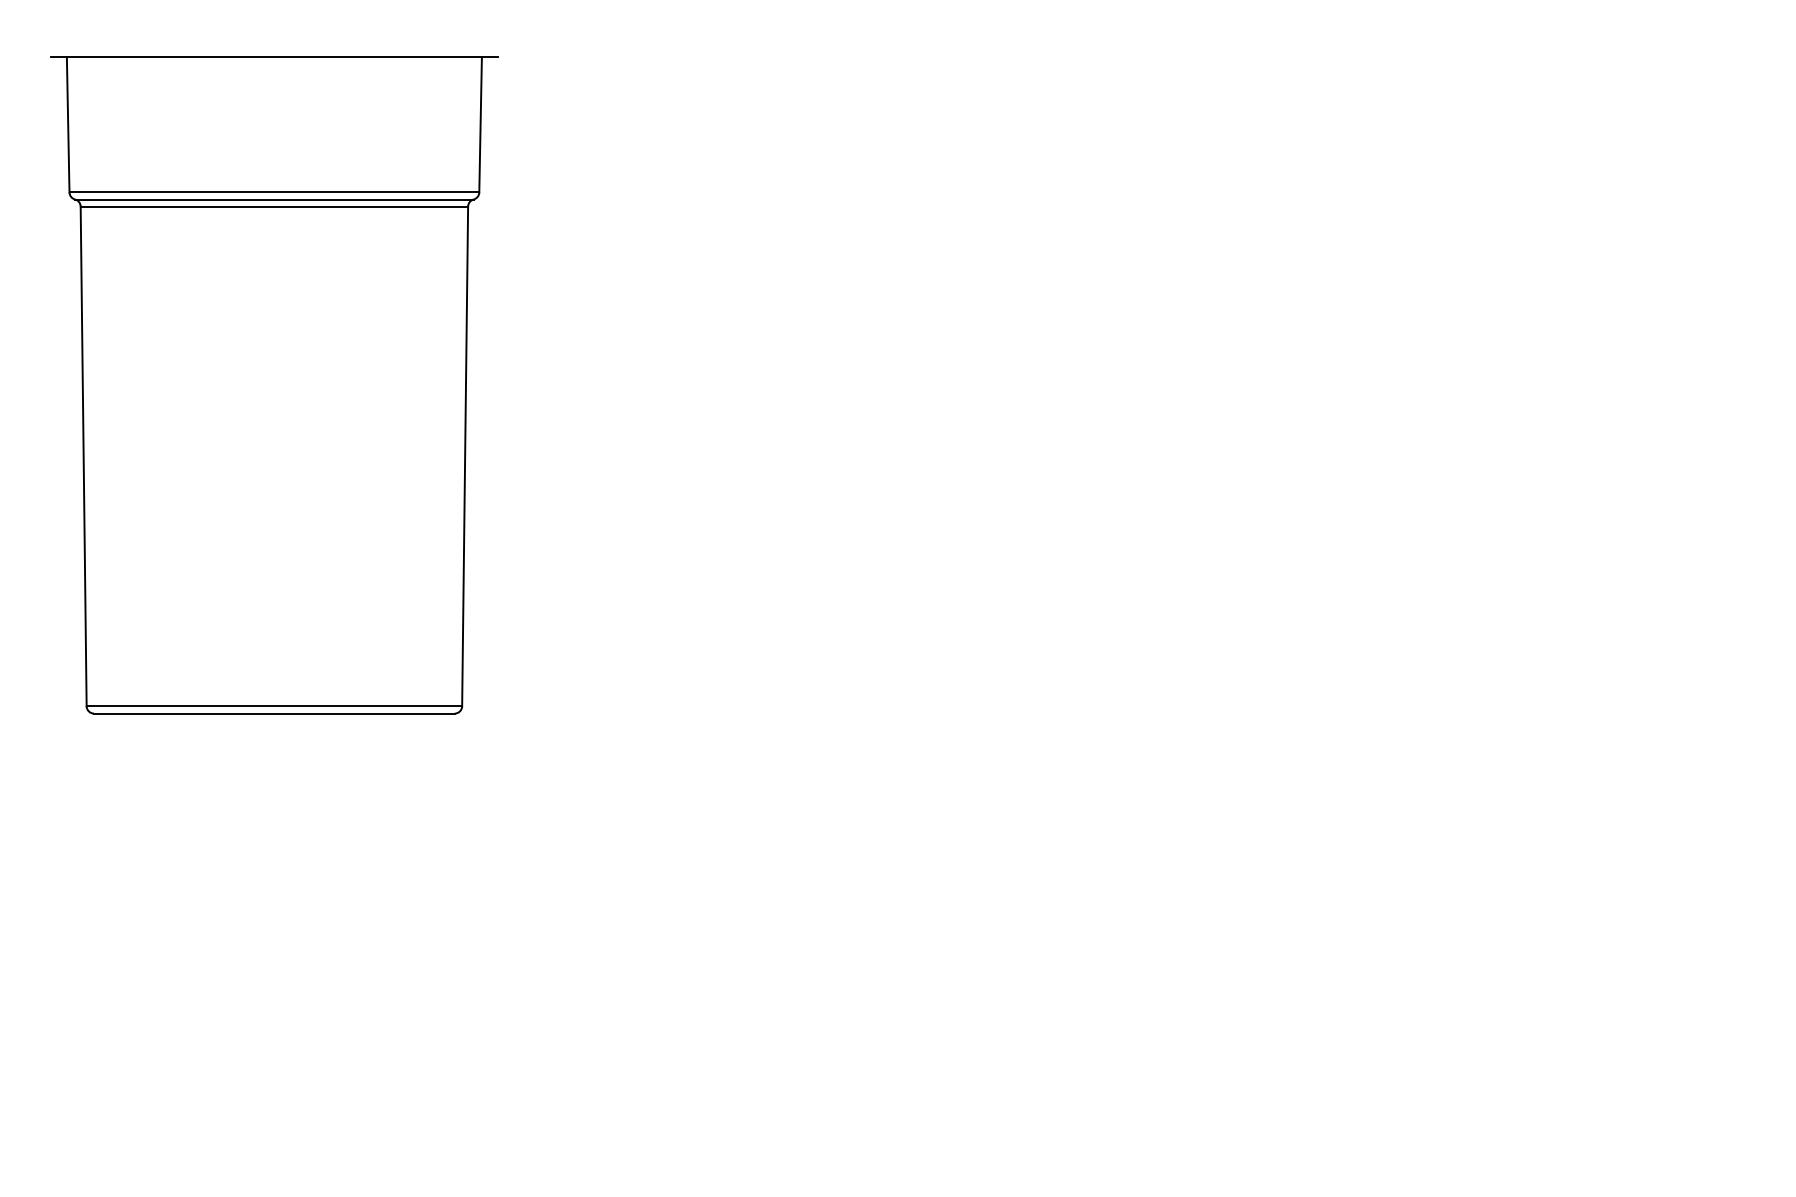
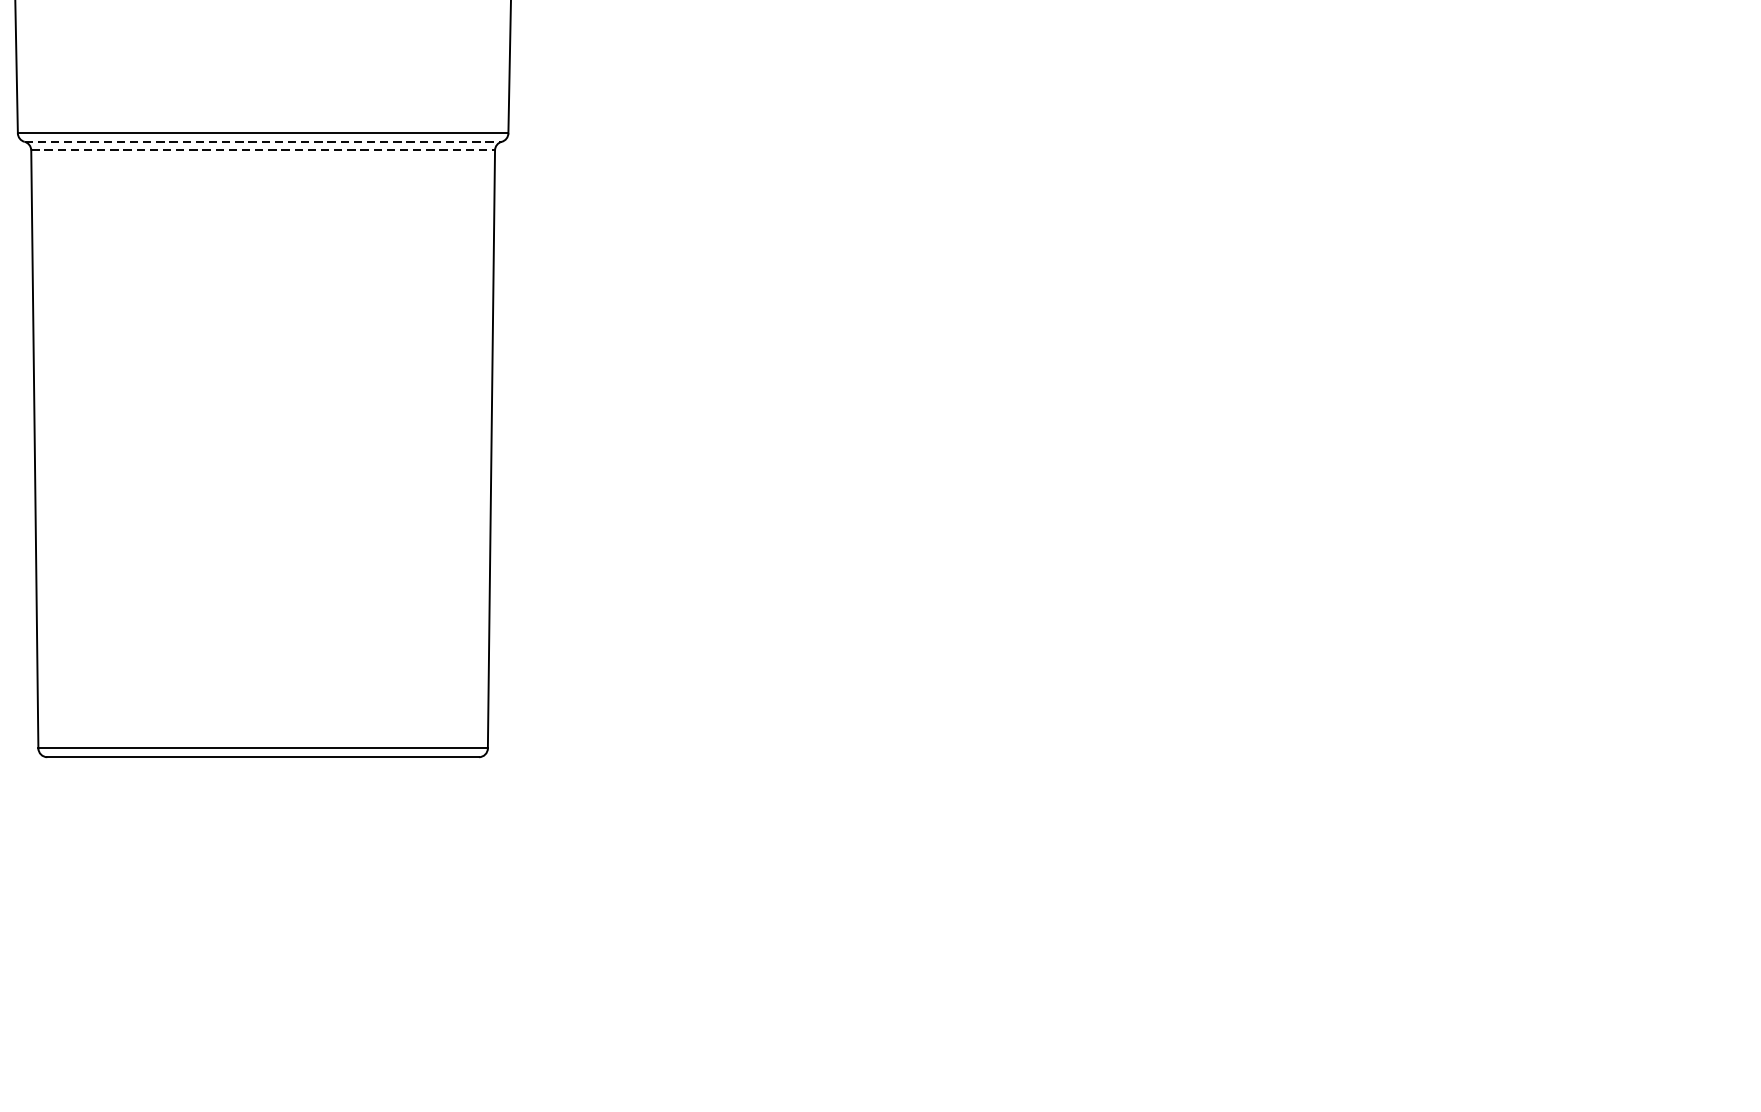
line: (274, 199) -> (263, 141), solid -> dashed
line: (274, 206) -> (263, 150), solid -> dashed

